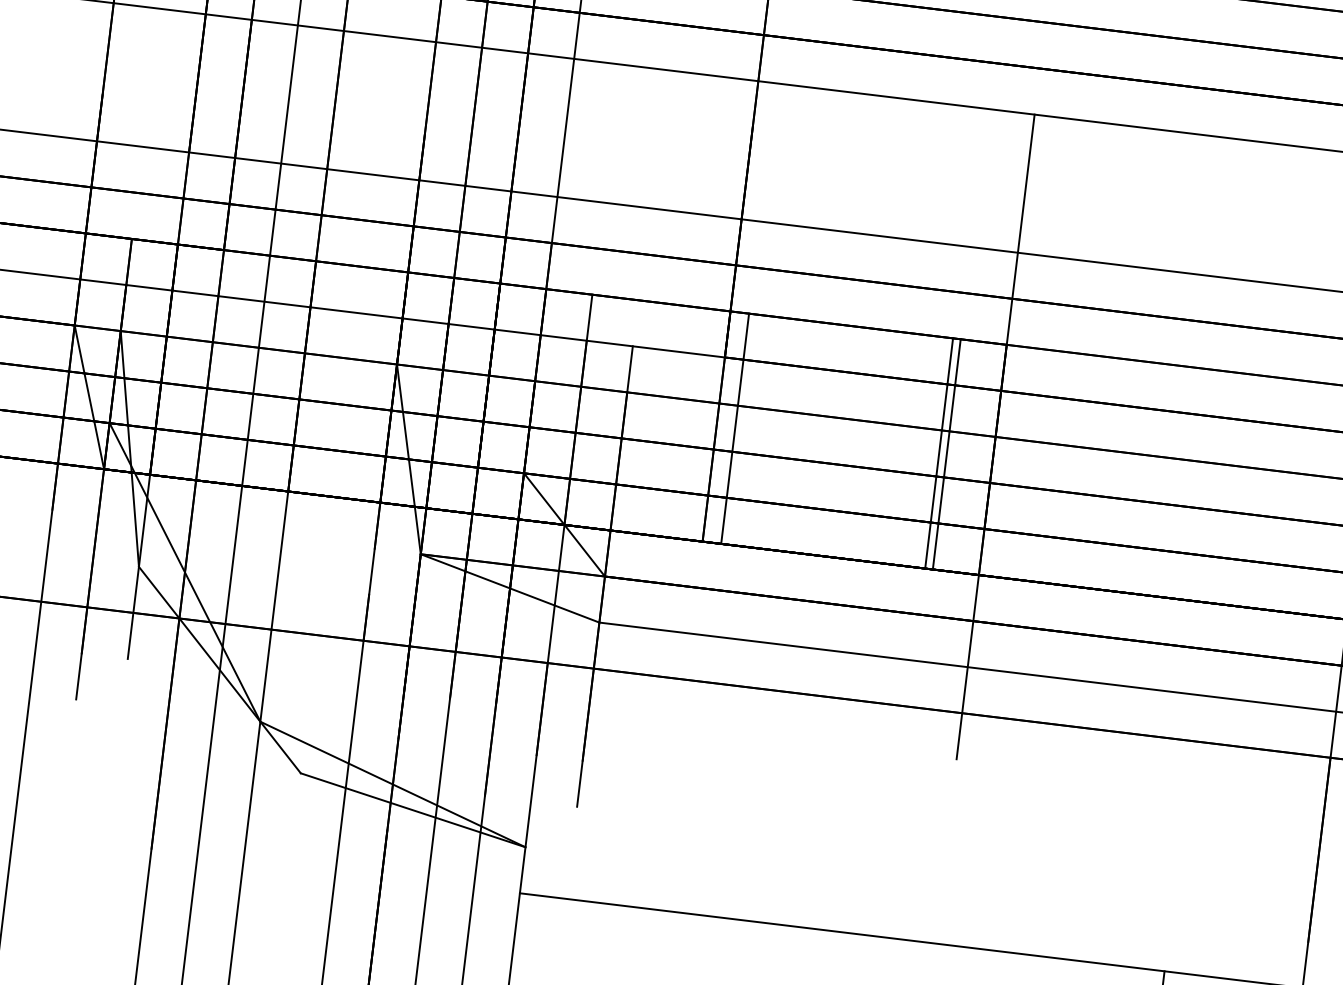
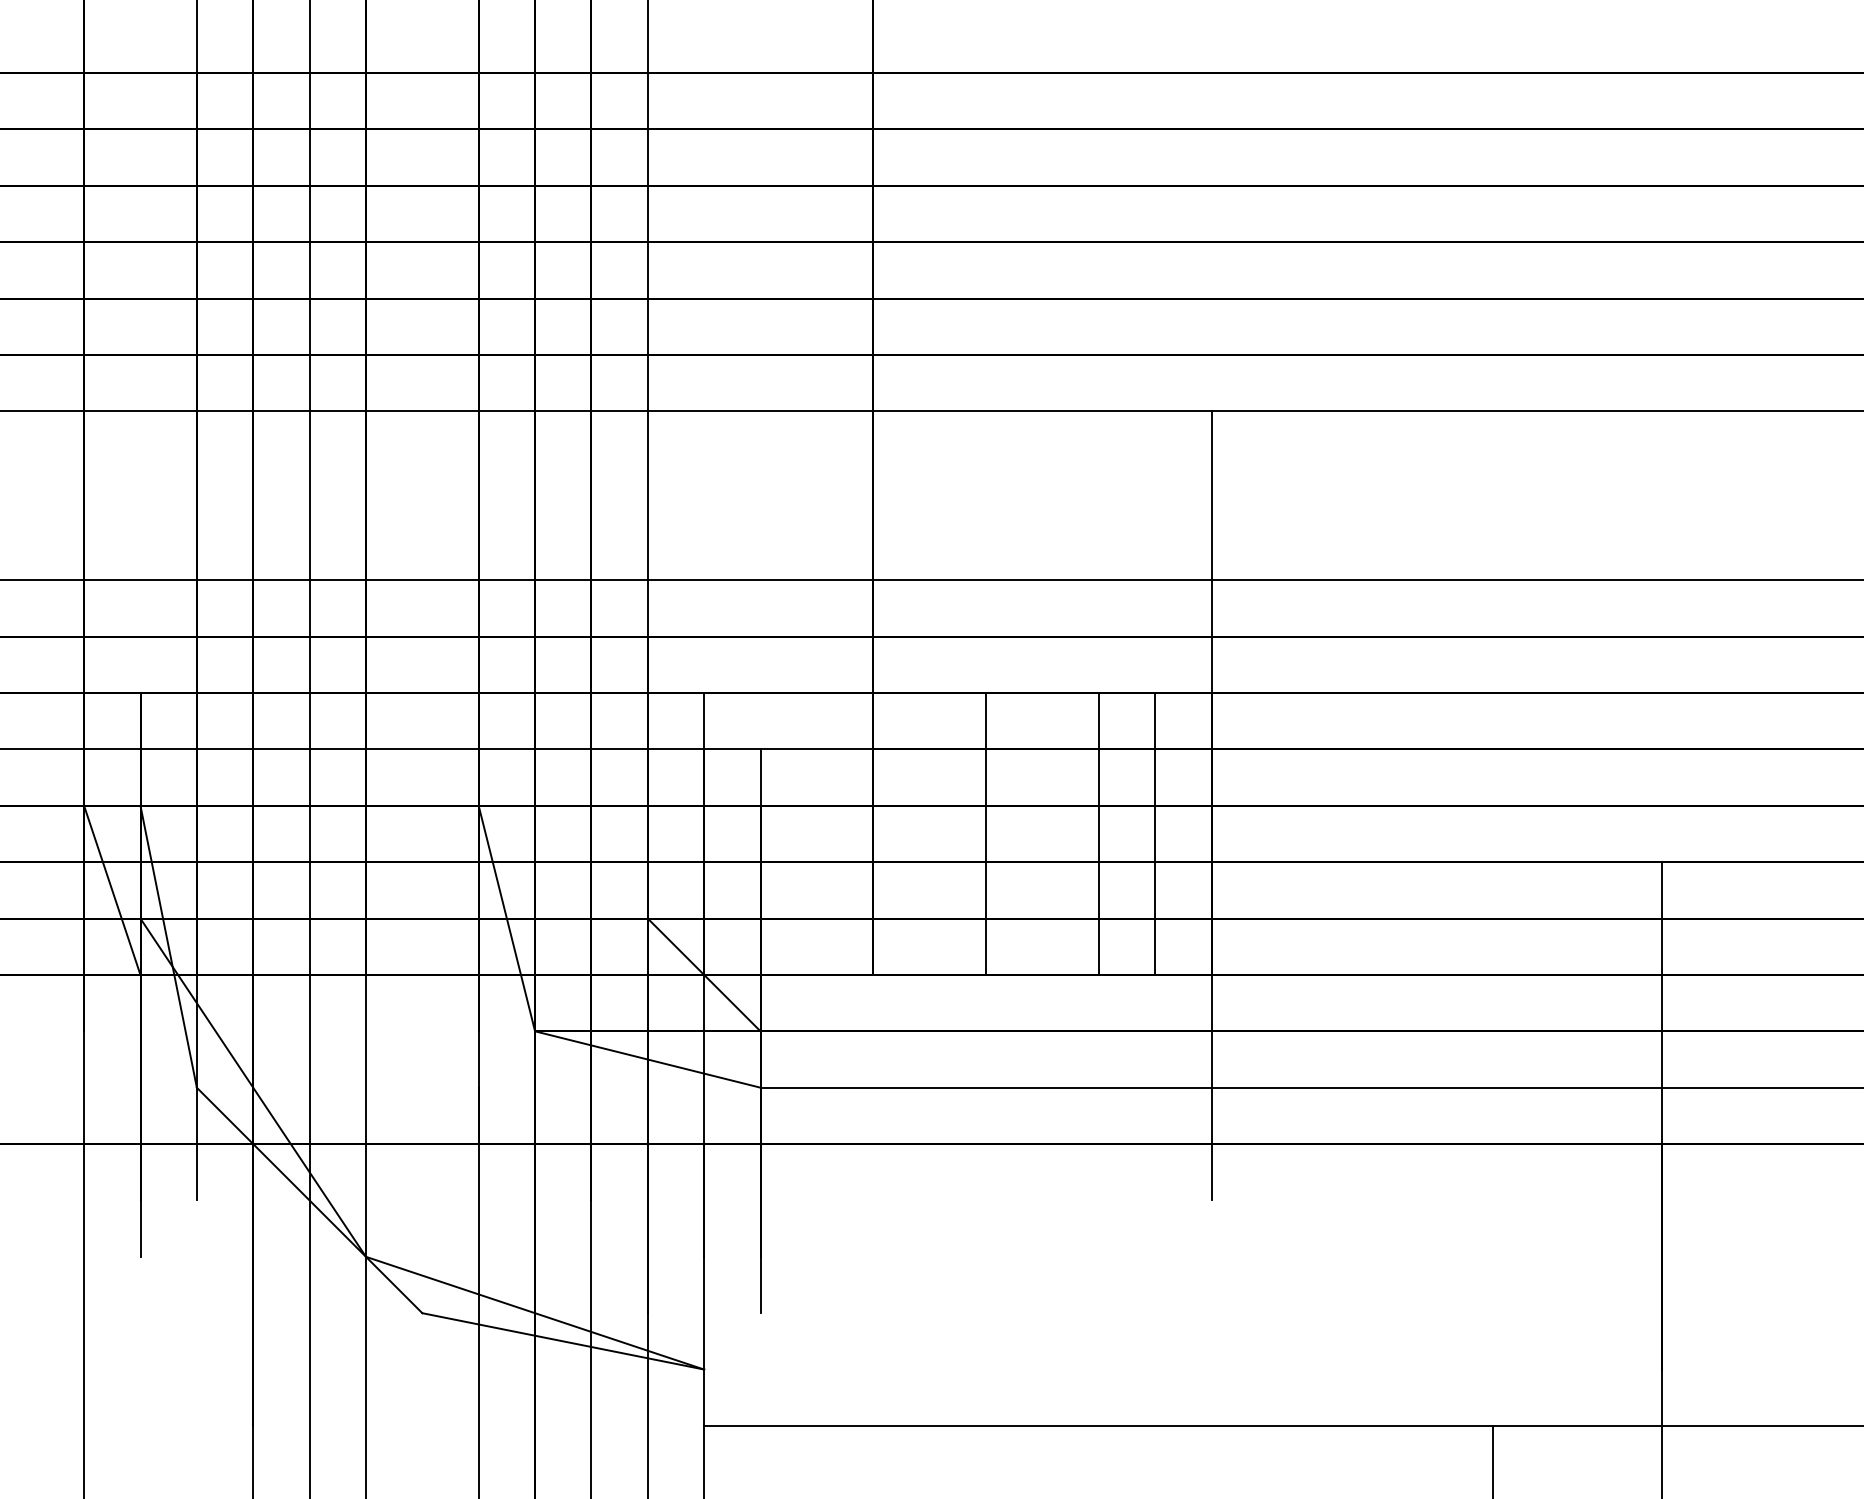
line: (735, 428) -> (986, 833), moved
line: (938, 452) -> (1098, 833), moved

